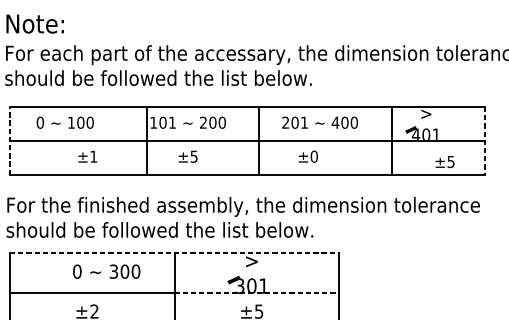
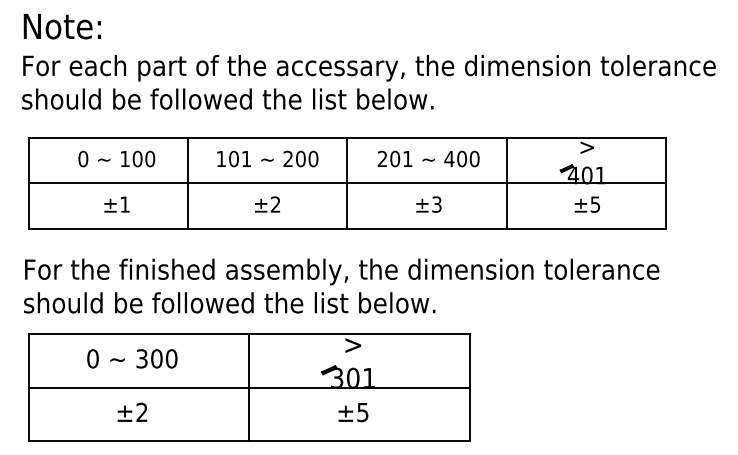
text: (65, 122) -> (116, 158), moved
text: (319, 122) -> (428, 158), moved
line: (147, 140) -> (188, 182), moved
line: (258, 140) -> (347, 182), moved
line: (391, 140) -> (506, 182), moved
line: (9, 141) -> (28, 183), dashed -> solid
line: (485, 141) -> (666, 183), dashed -> solid
text: (87, 156) -> (116, 204), moved
text: (193, 156) -> (275, 204), ±5 -> ±2
text: (313, 156) -> (436, 204), ±0 -> ±3
text: (444, 161) -> (586, 204), moved
line: (174, 252) -> (249, 333), dashed -> solid
text: (106, 271) -> (132, 358), moved
line: (257, 293) -> (360, 387), dashed -> solid

